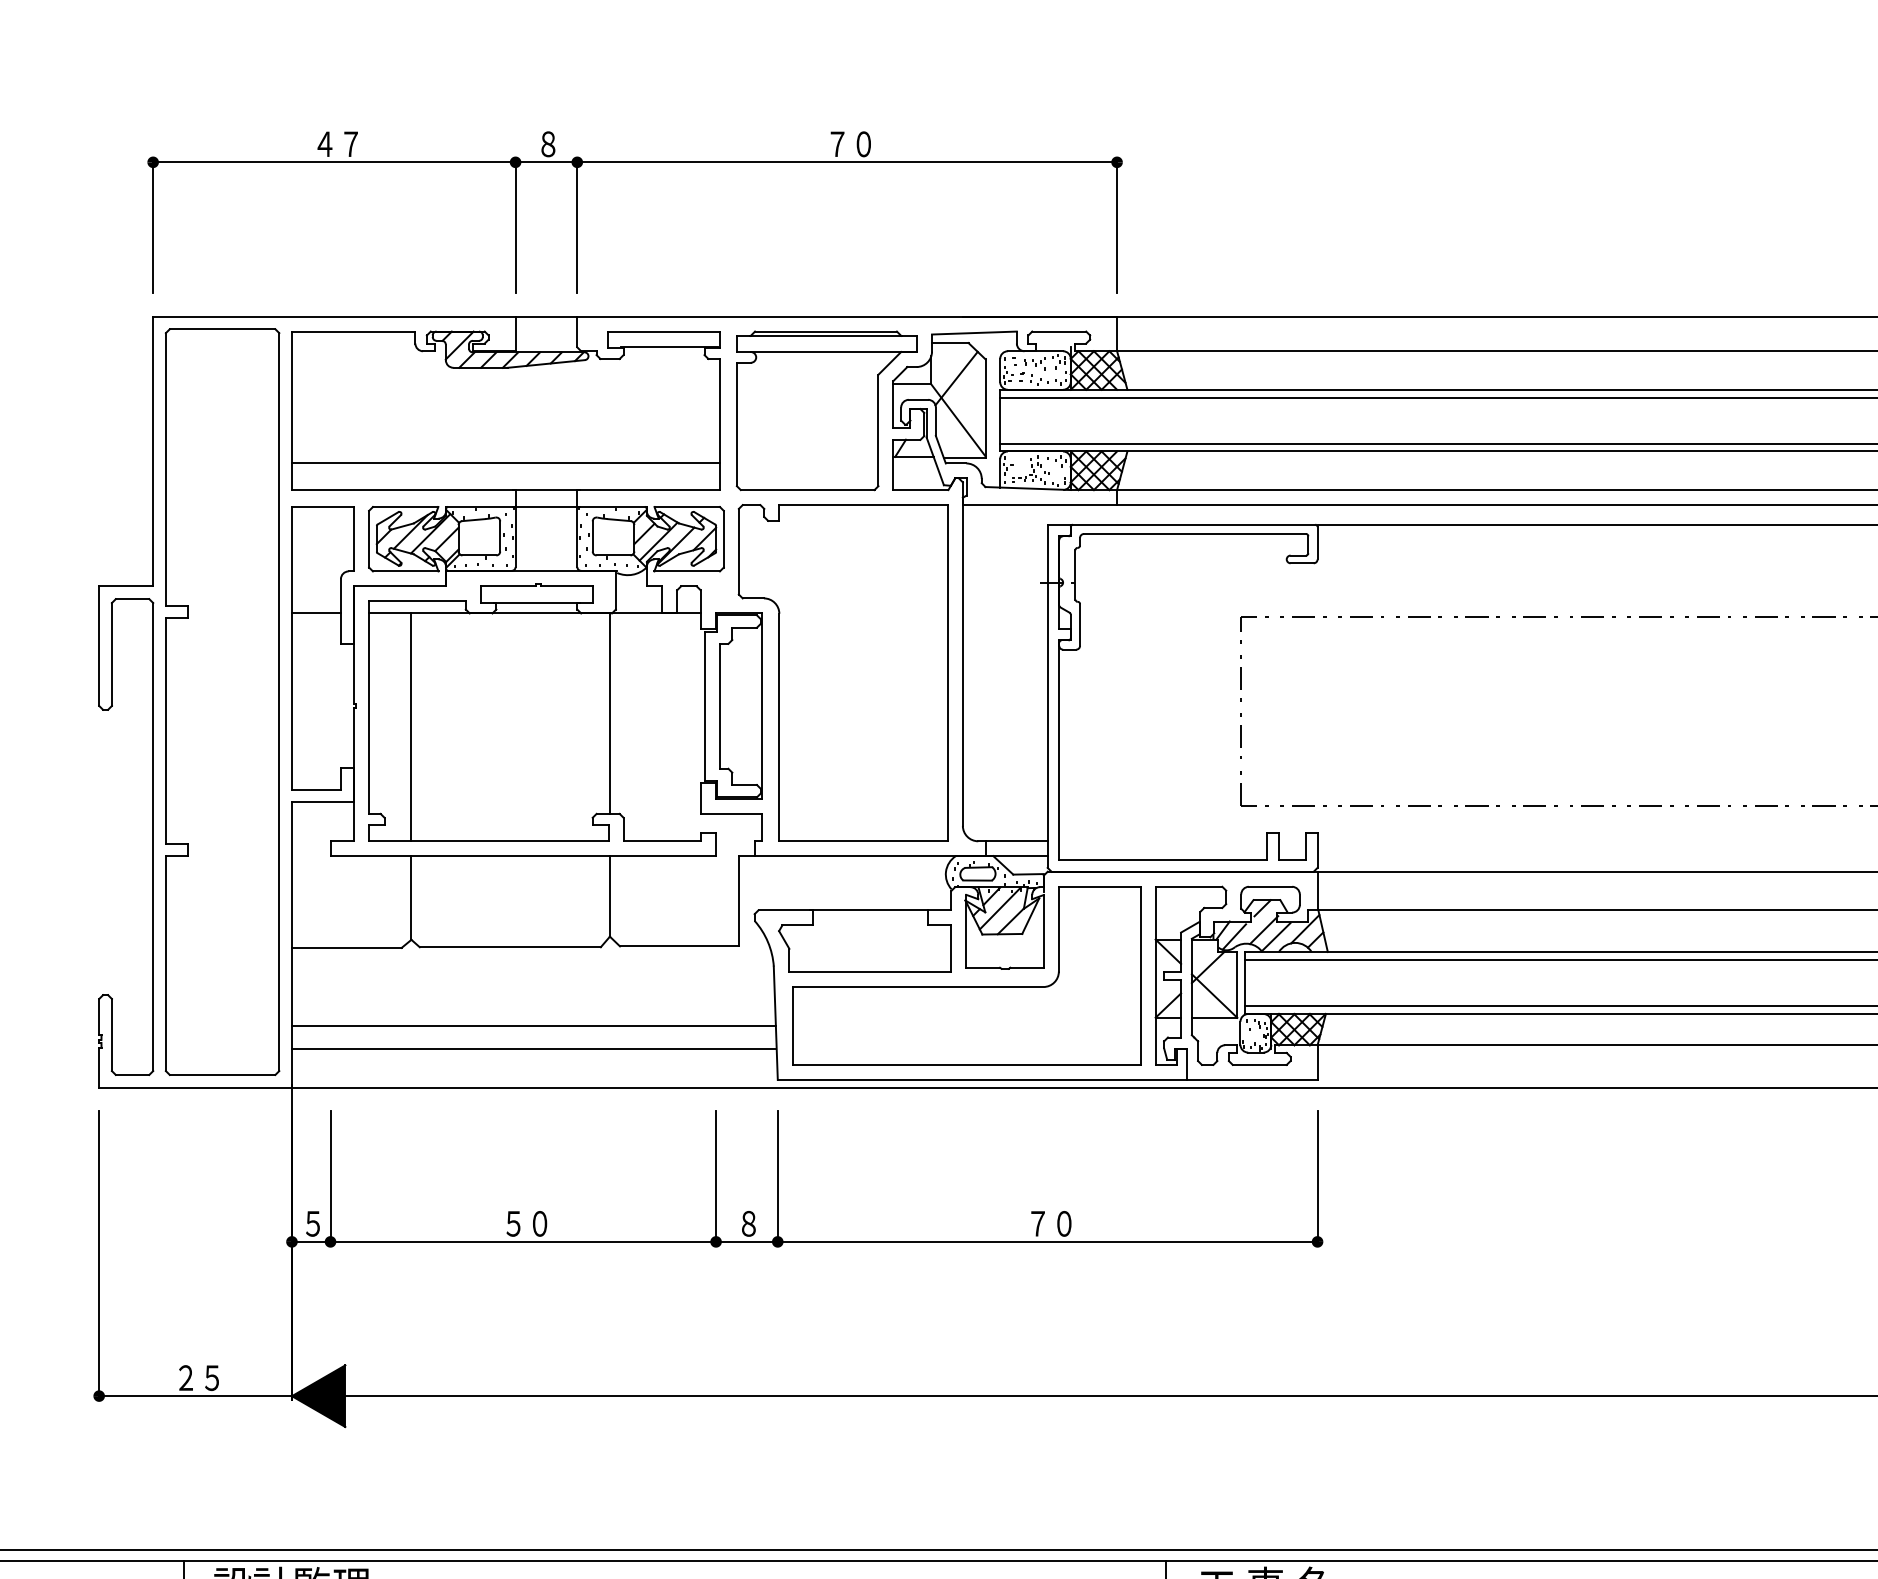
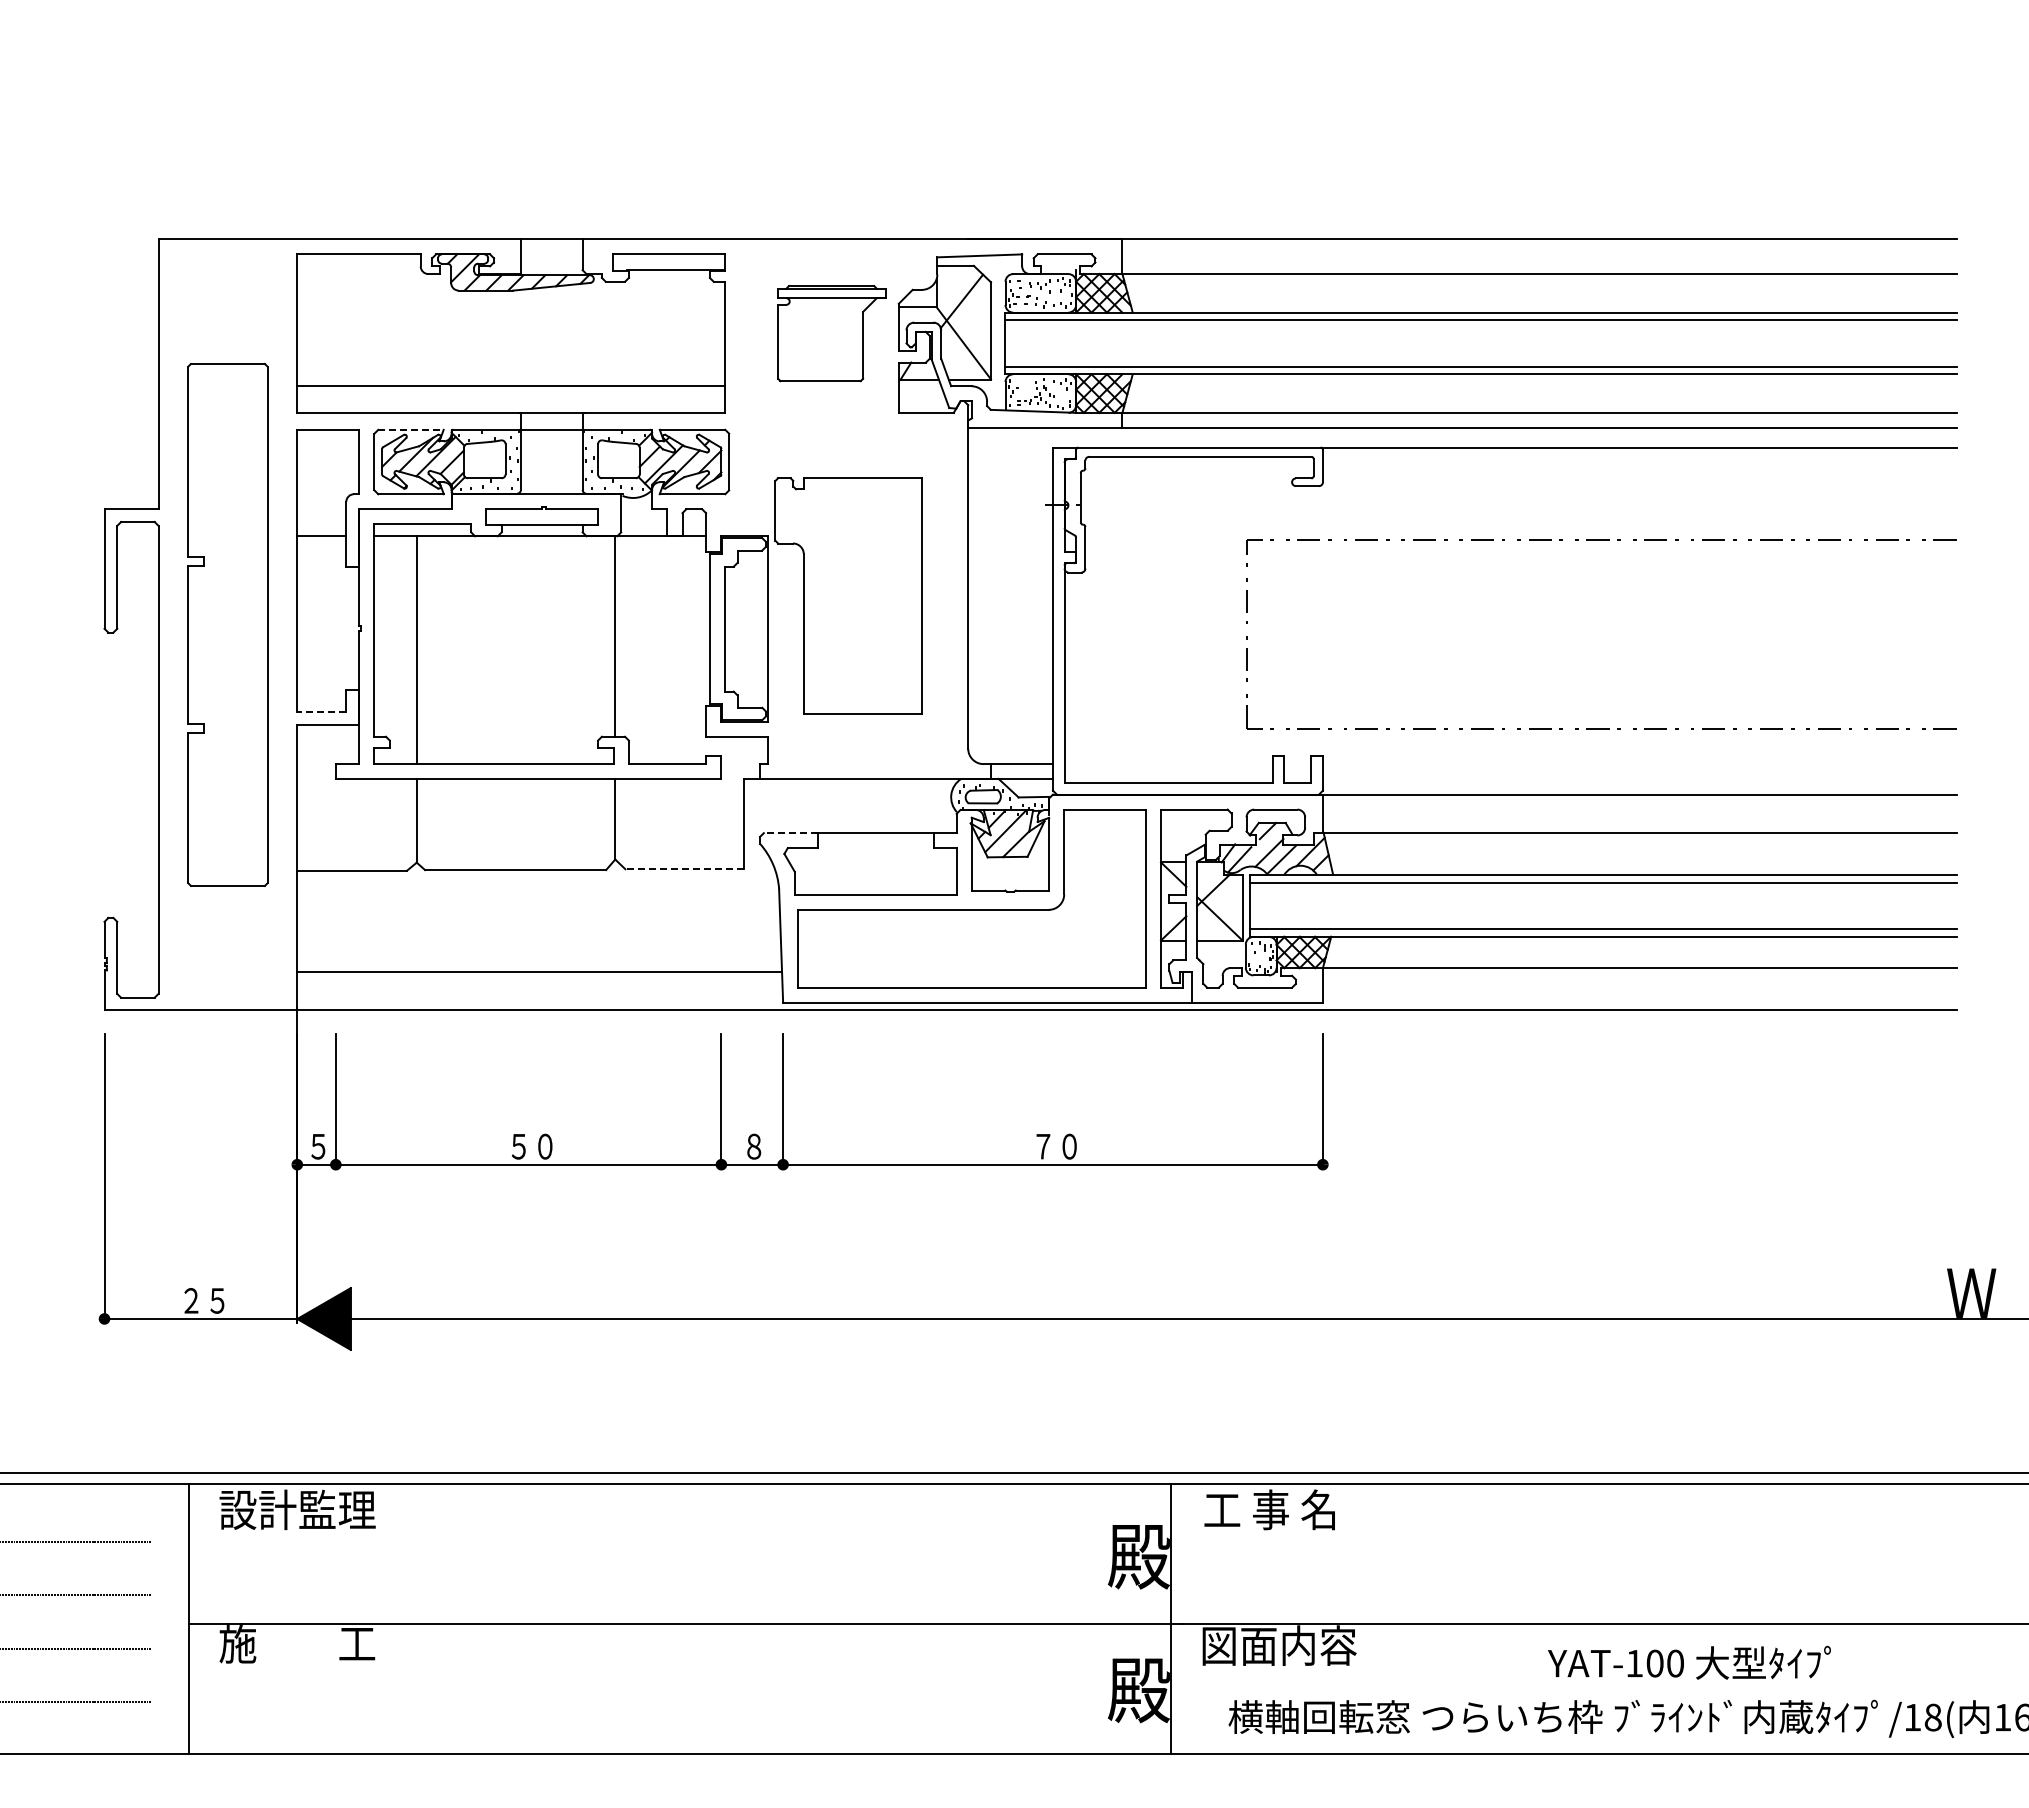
part: (635, 162) -> (640, 85), removed
part: (826, 410) -> (831, 333), size x0.6
line: (406, 506) -> (411, 429), solid -> dashed
part: (843, 672) -> (848, 595), size x0.7
part: (222, 701) -> (227, 624), size x0.7
line: (316, 789) -> (321, 712), solid -> dashed
line: (785, 910) -> (790, 833), solid -> dashed
line: (679, 946) -> (684, 869), solid -> dashed
line: (533, 1025) -> (538, 948), removed

